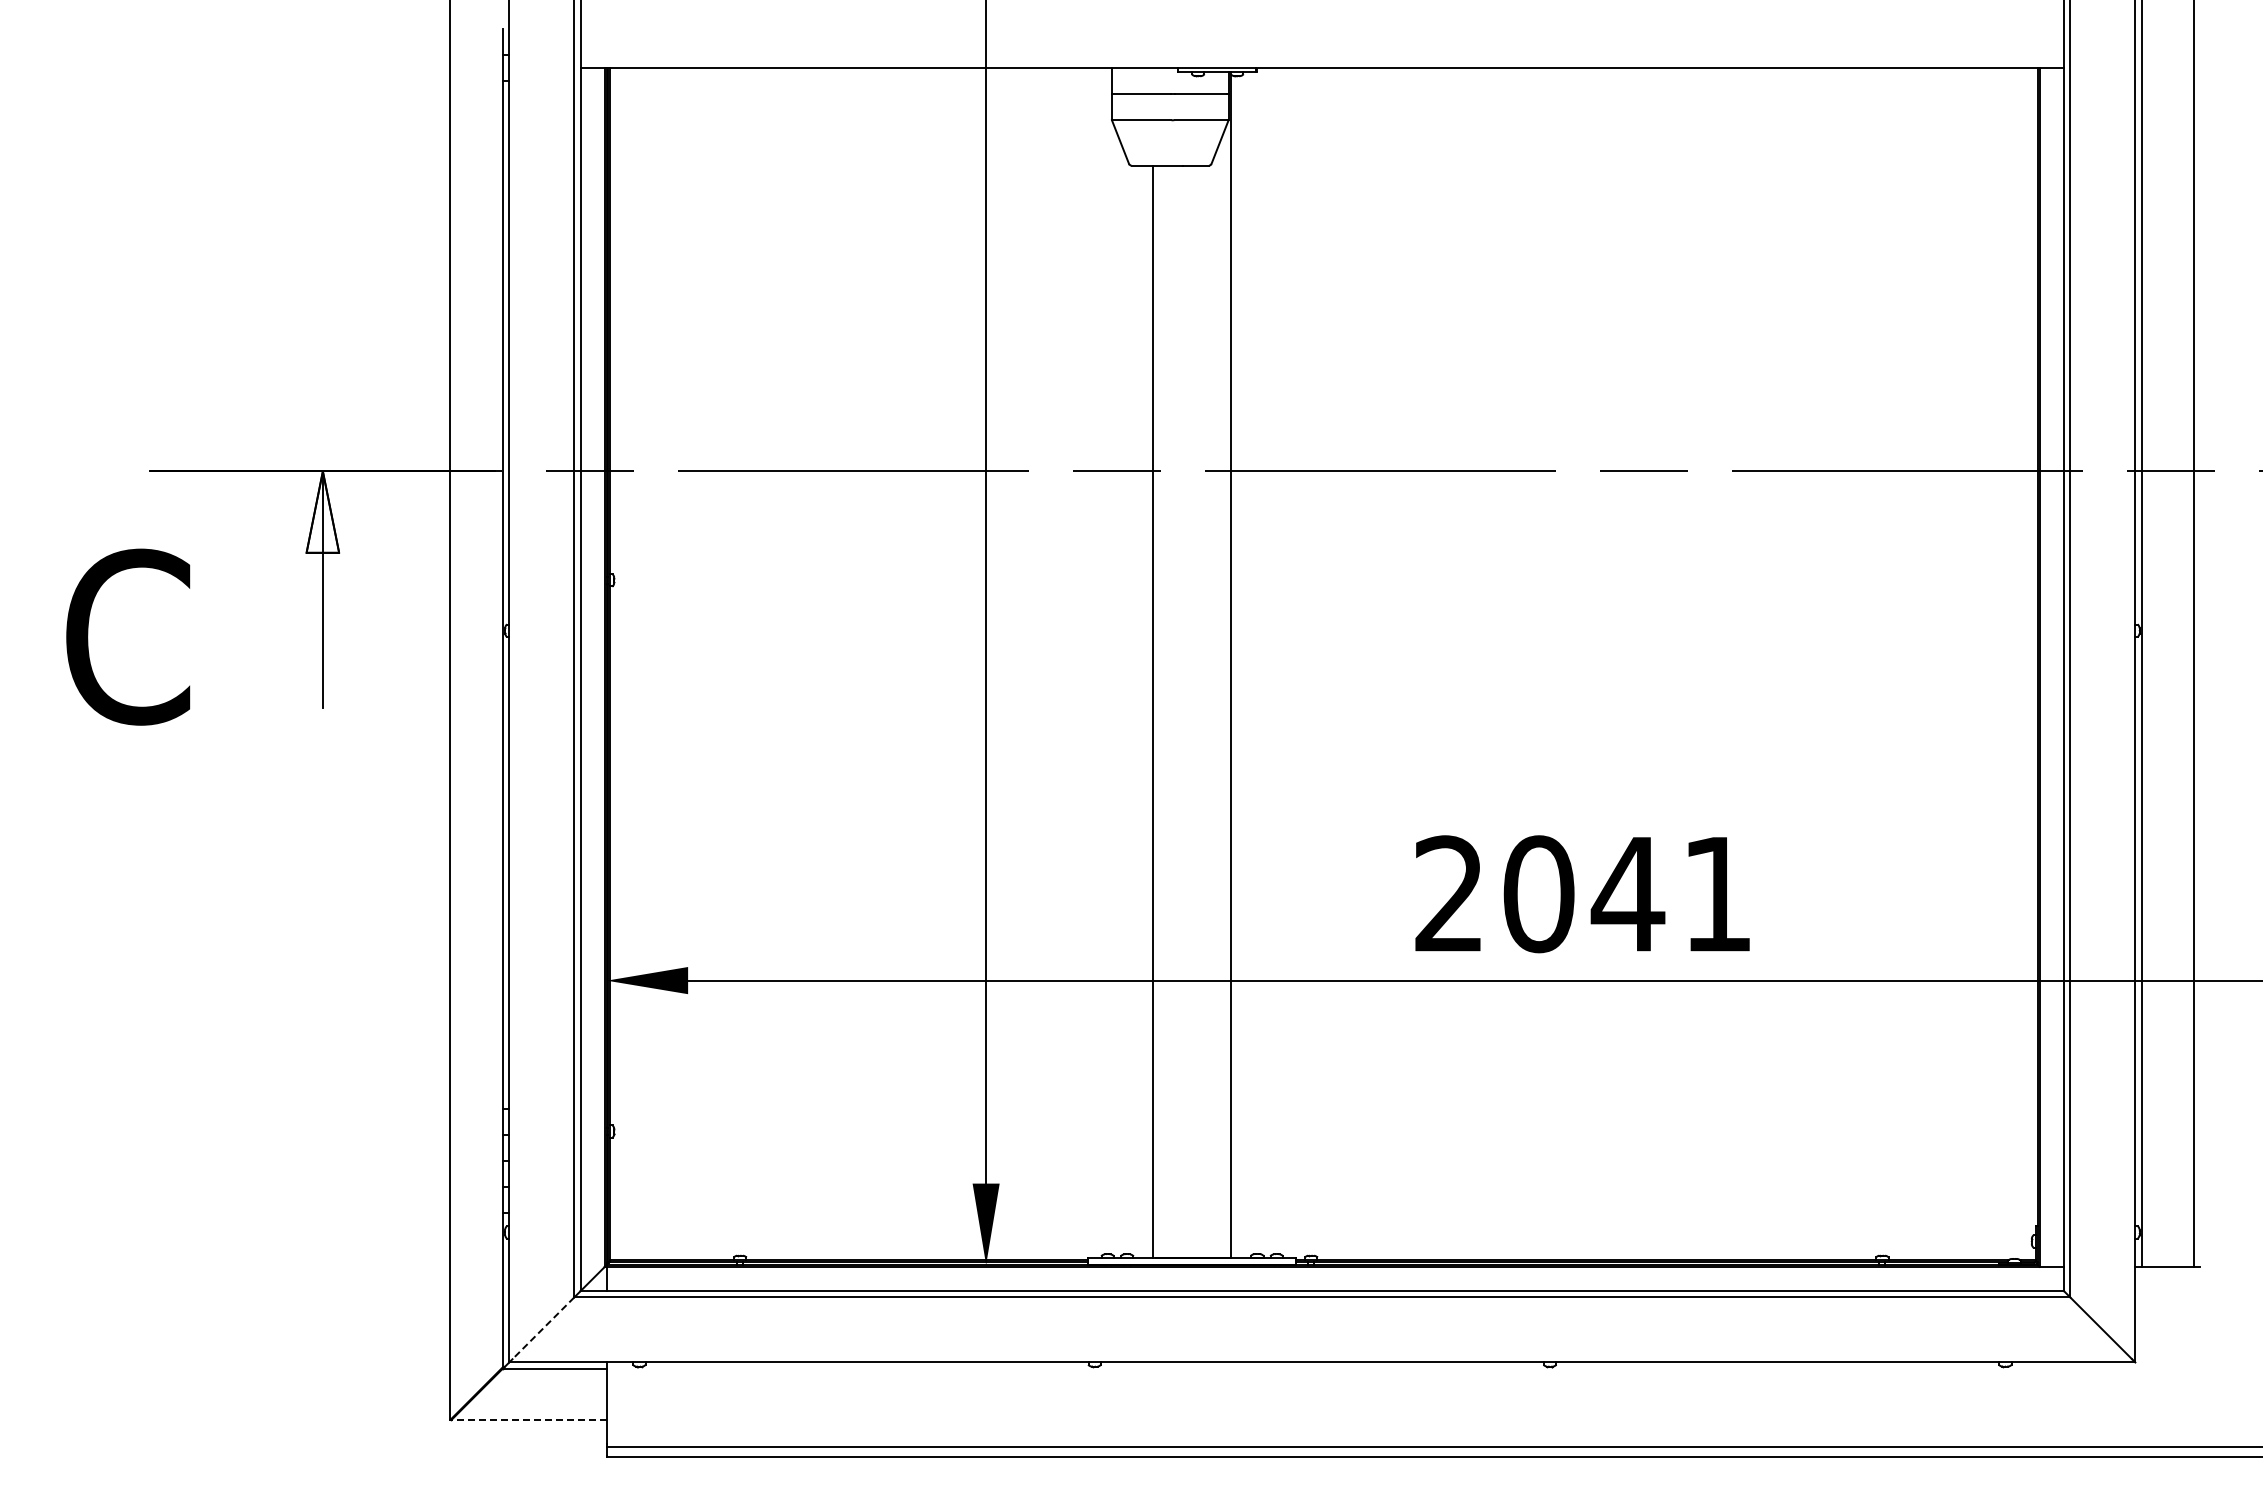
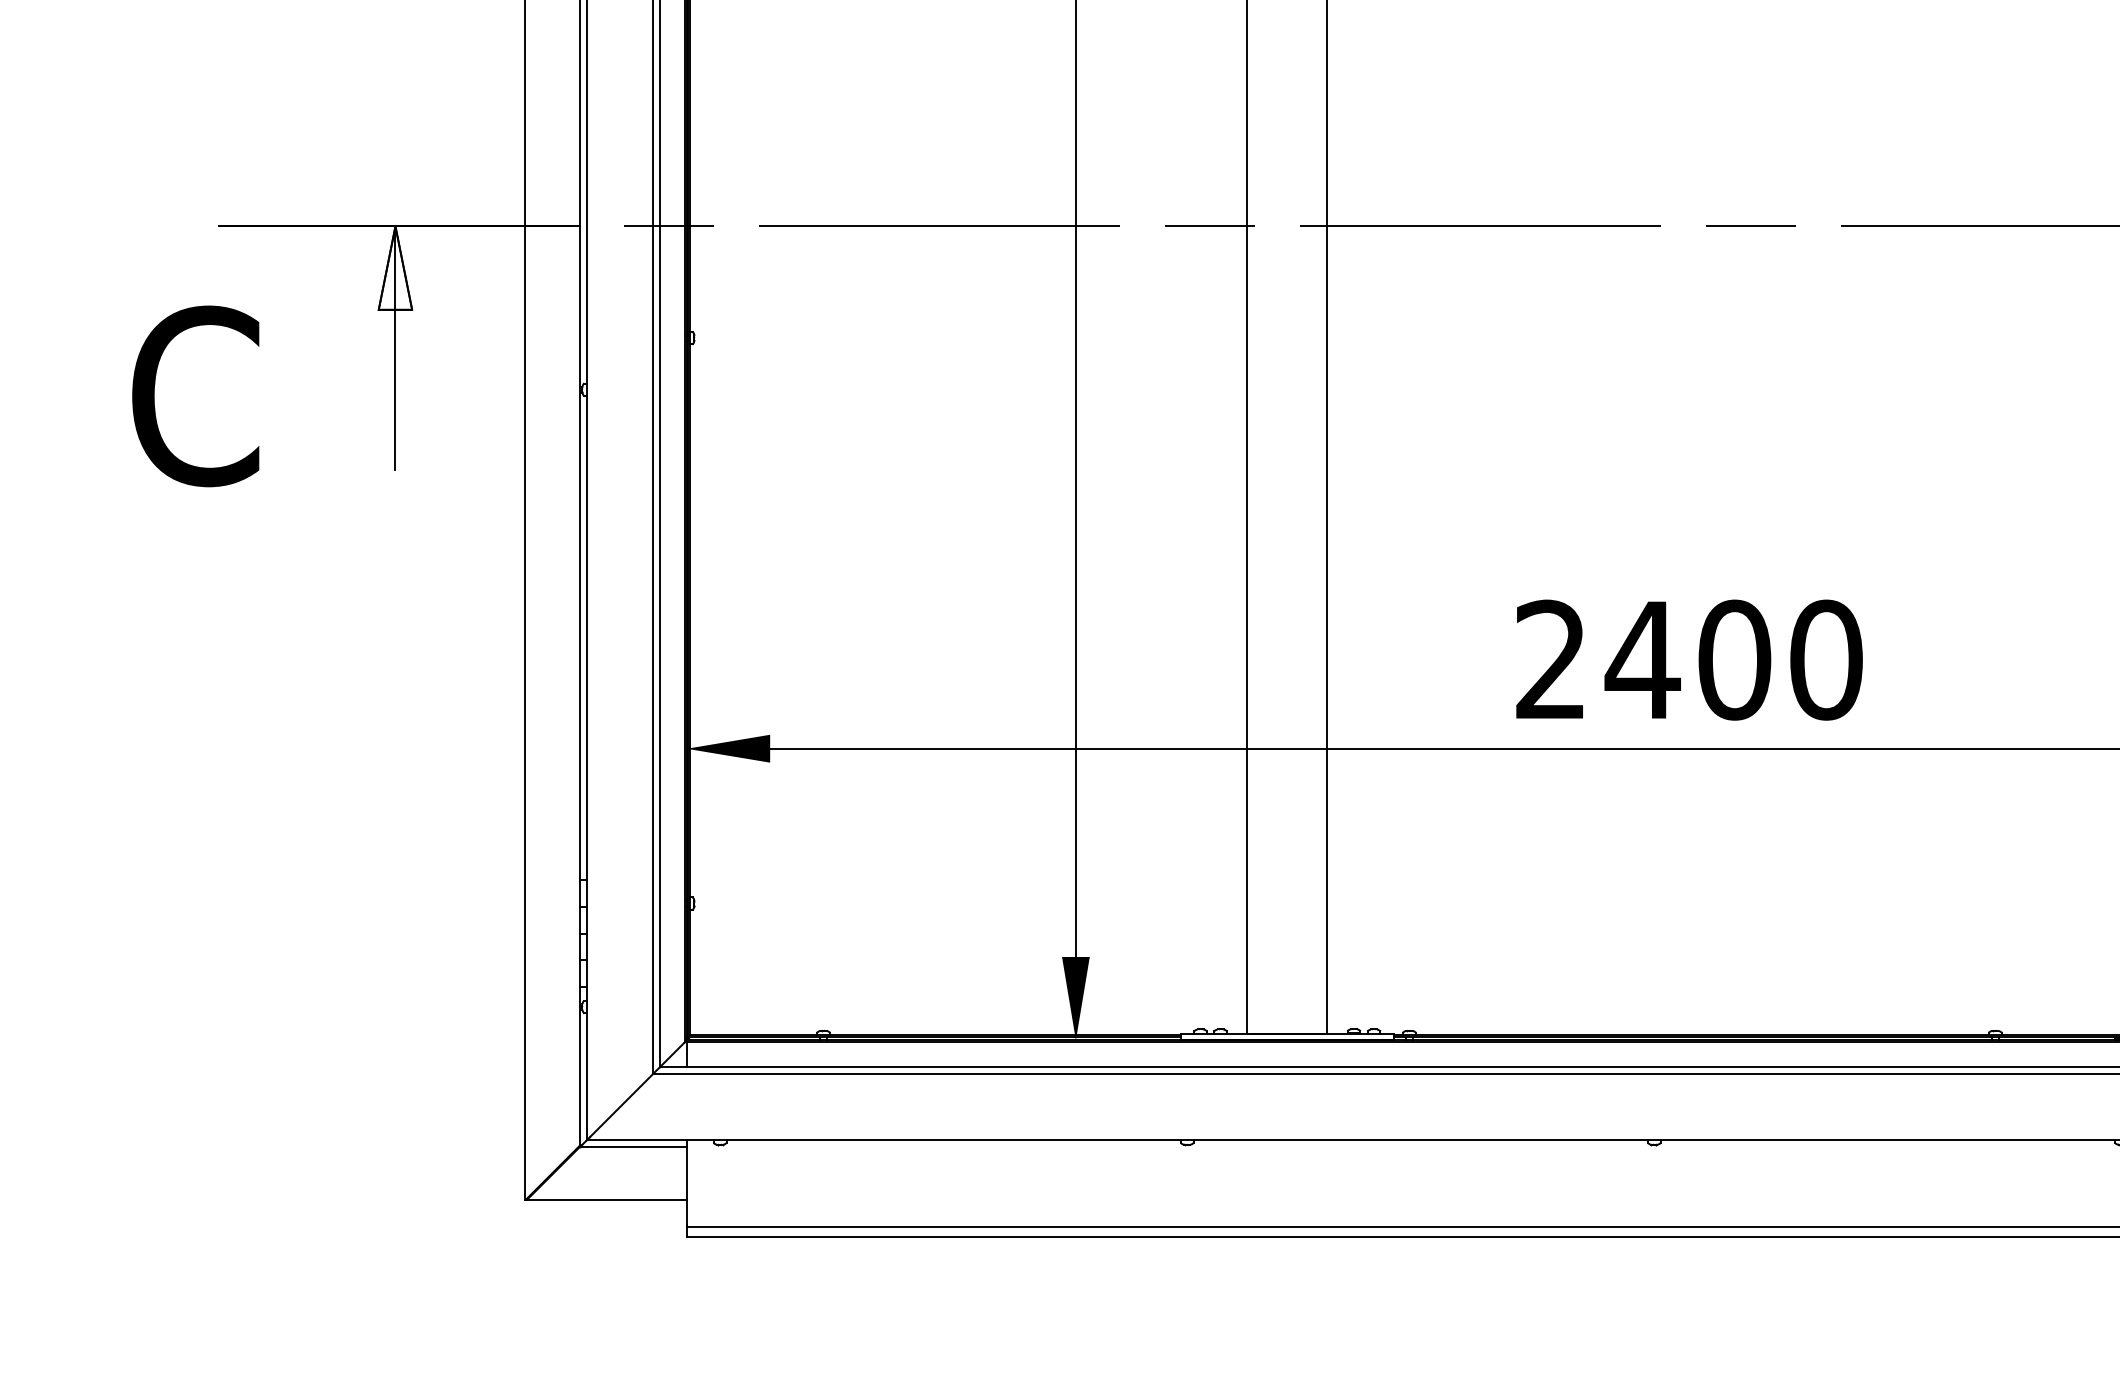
text: (1627, 894) -> (1733, 660), 2041 -> 2400
line: (543, 1328) -> (621, 1105), dashed -> solid
line: (529, 1420) -> (607, 1200), dashed -> solid

